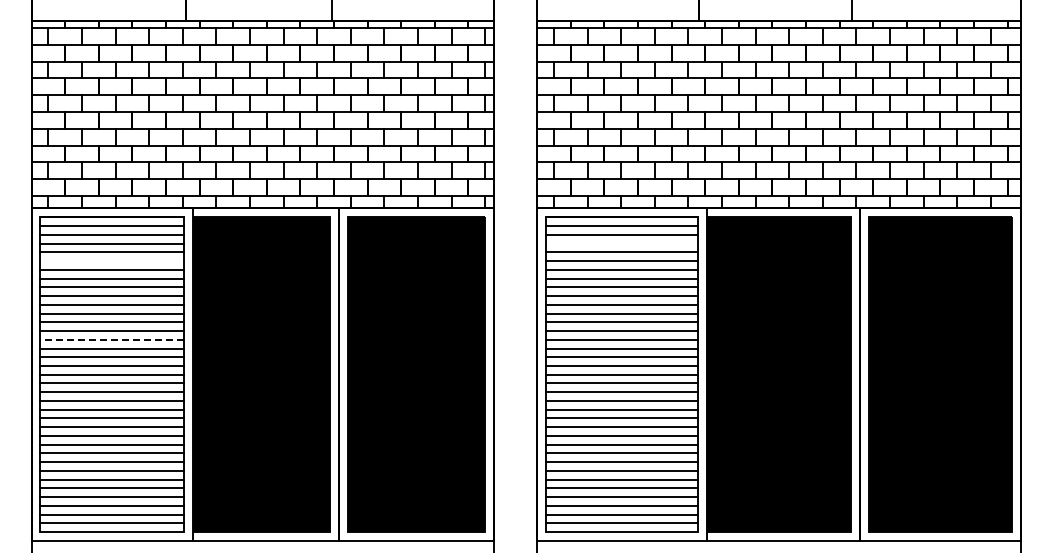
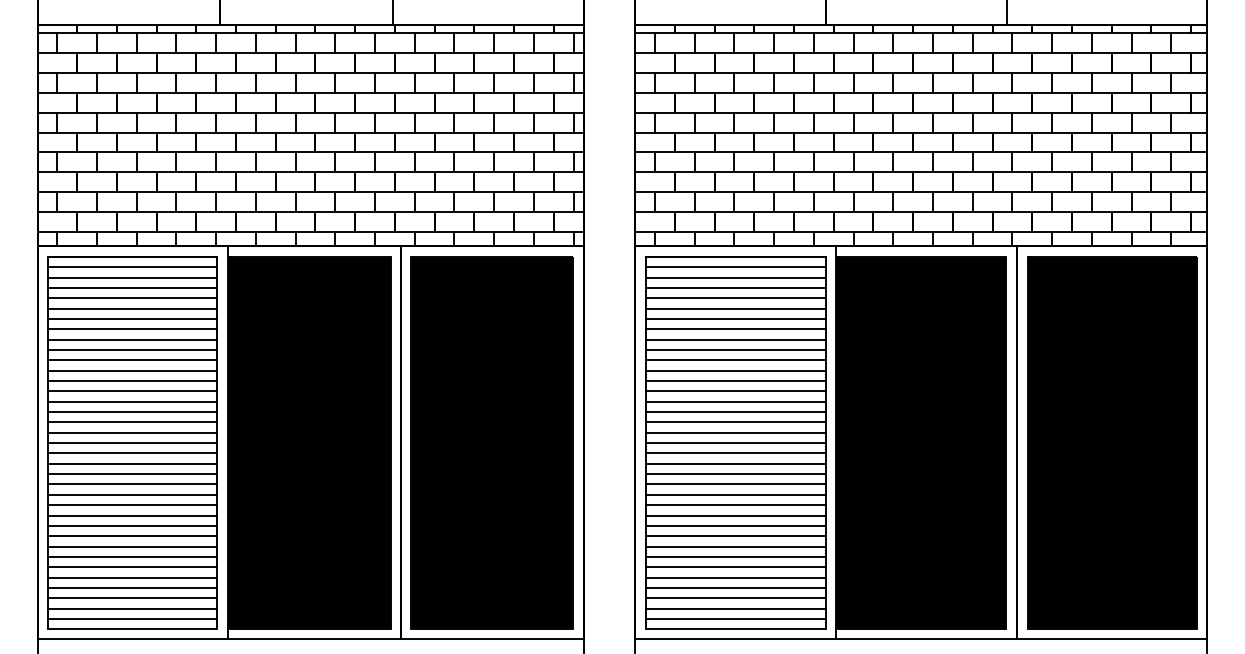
line: (622, 243) -> (735, 287), added
line: (111, 261) -> (131, 309), added
line: (112, 339) -> (133, 401), dashed -> solid

